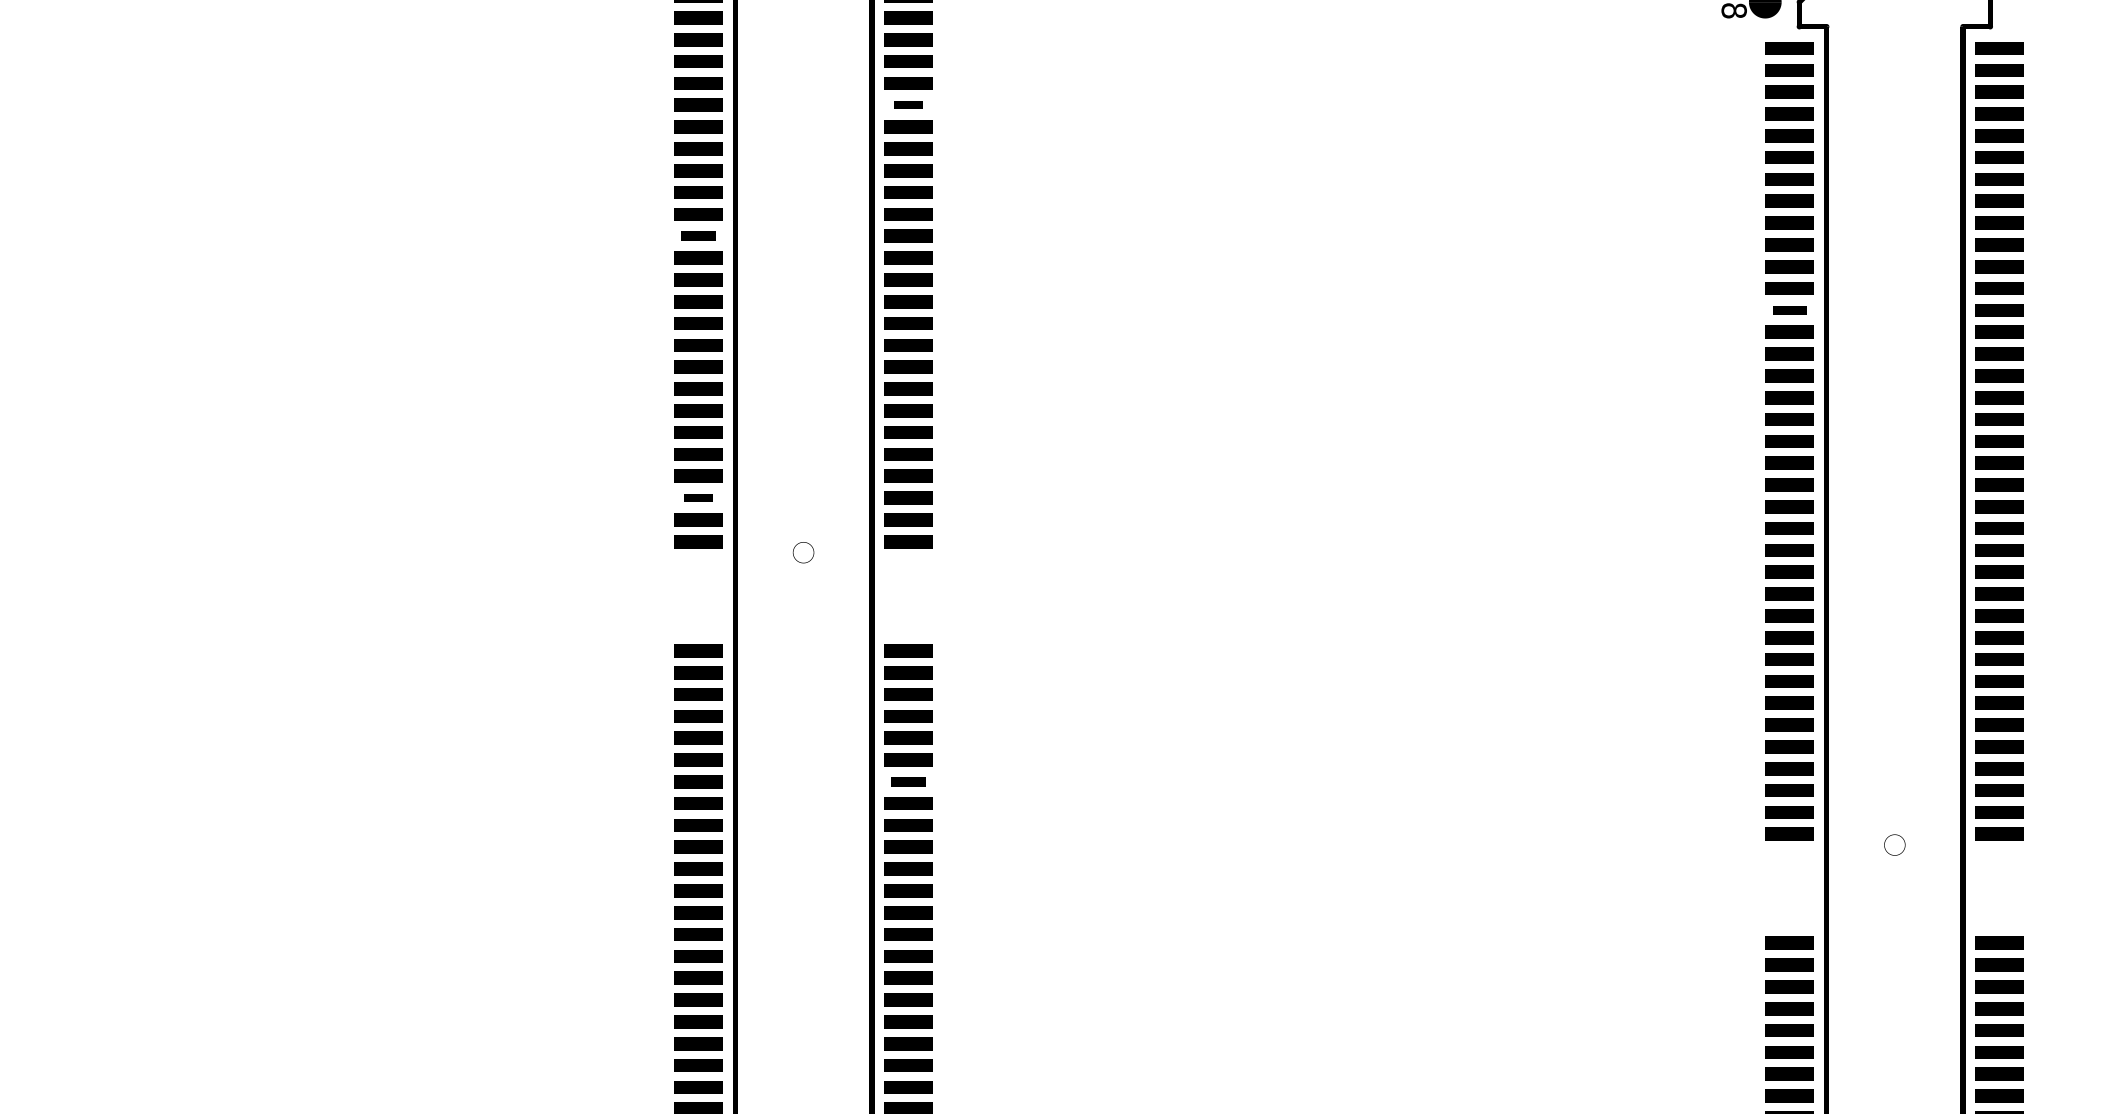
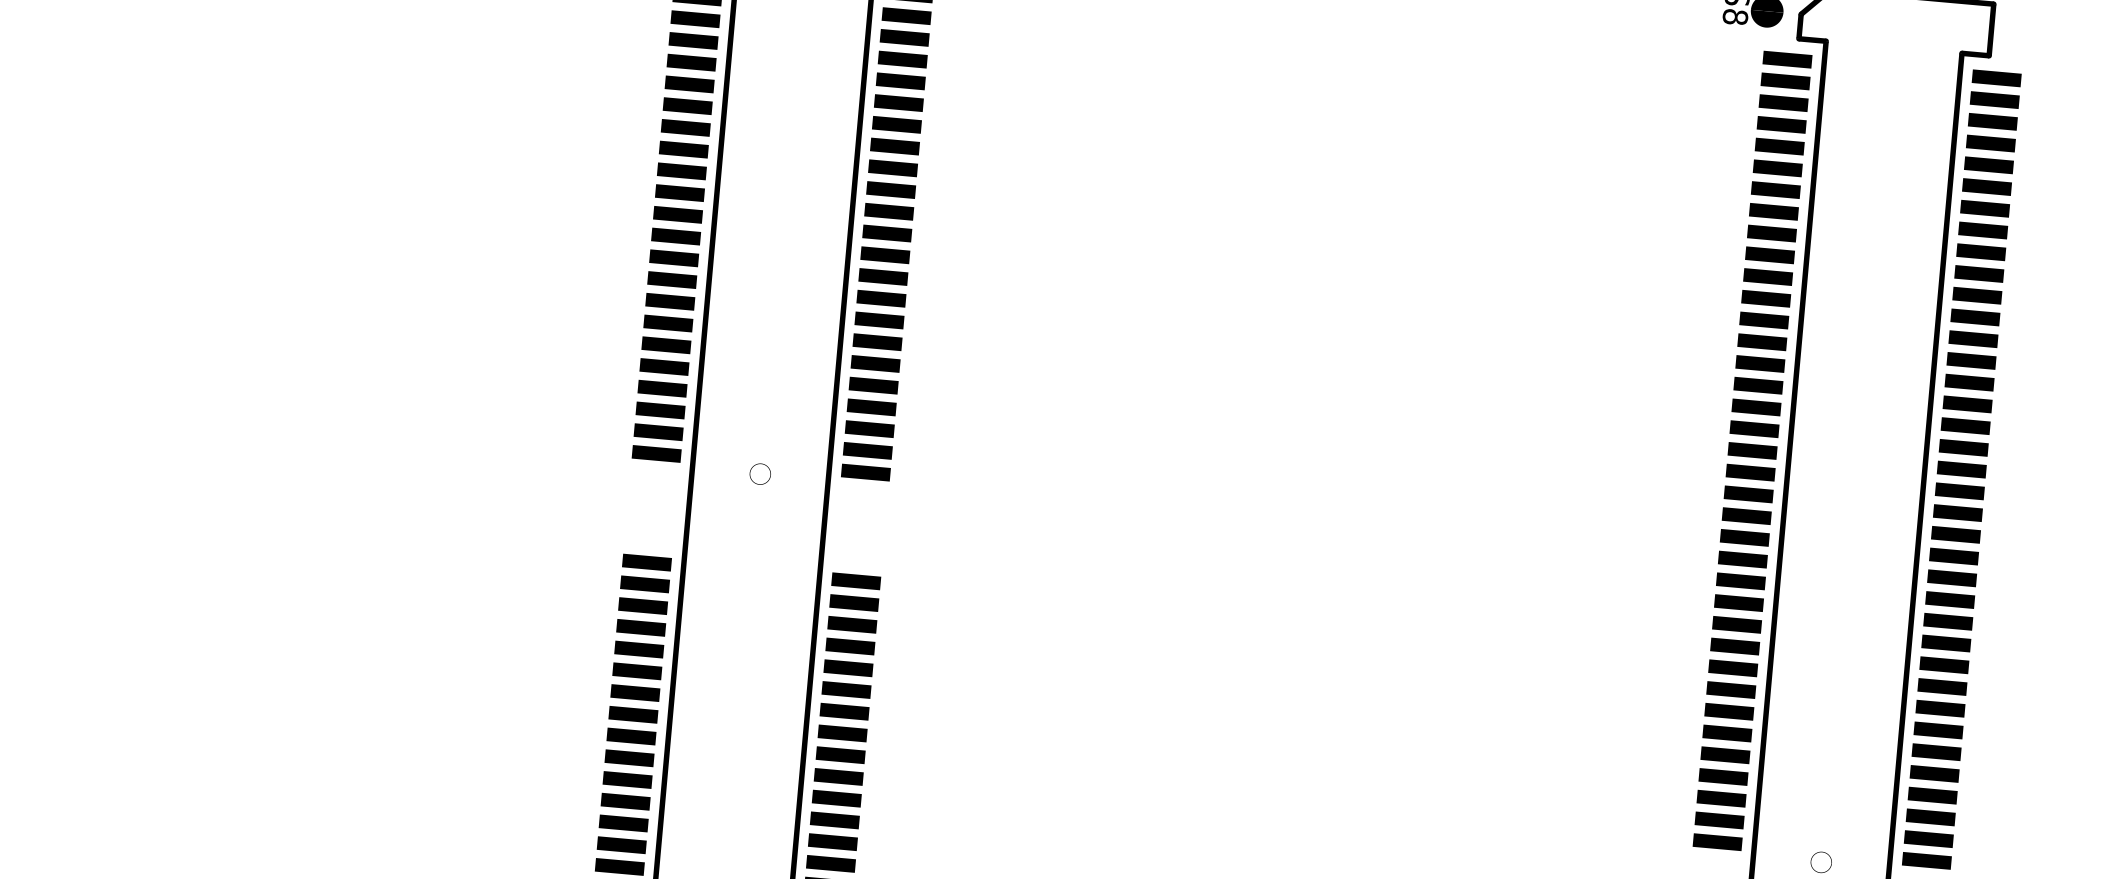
part: (908, 104) -> (904, 37), size x1.67
part: (698, 235) -> (683, 148), size x1.43
part: (1789, 310) -> (1763, 320), size x1.43
part: (698, 497) -> (660, 409), size x1.67
part: (908, 781) -> (844, 711), size x1.43

